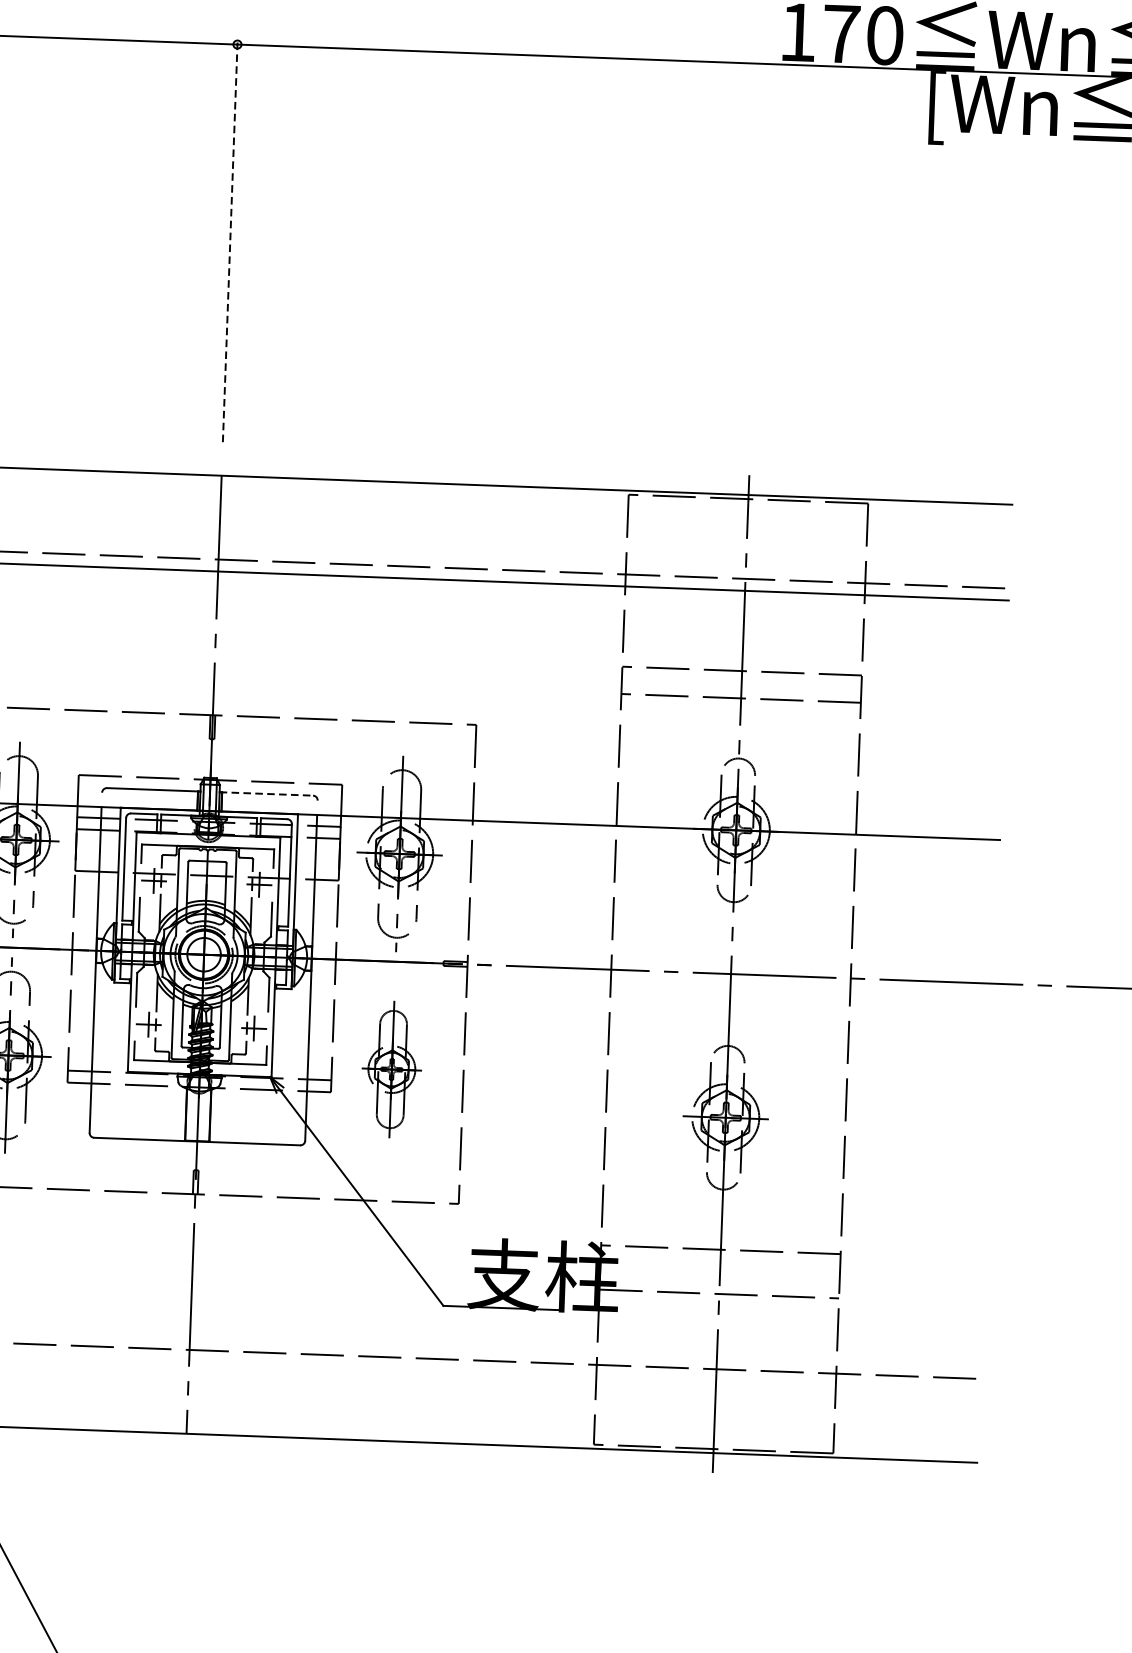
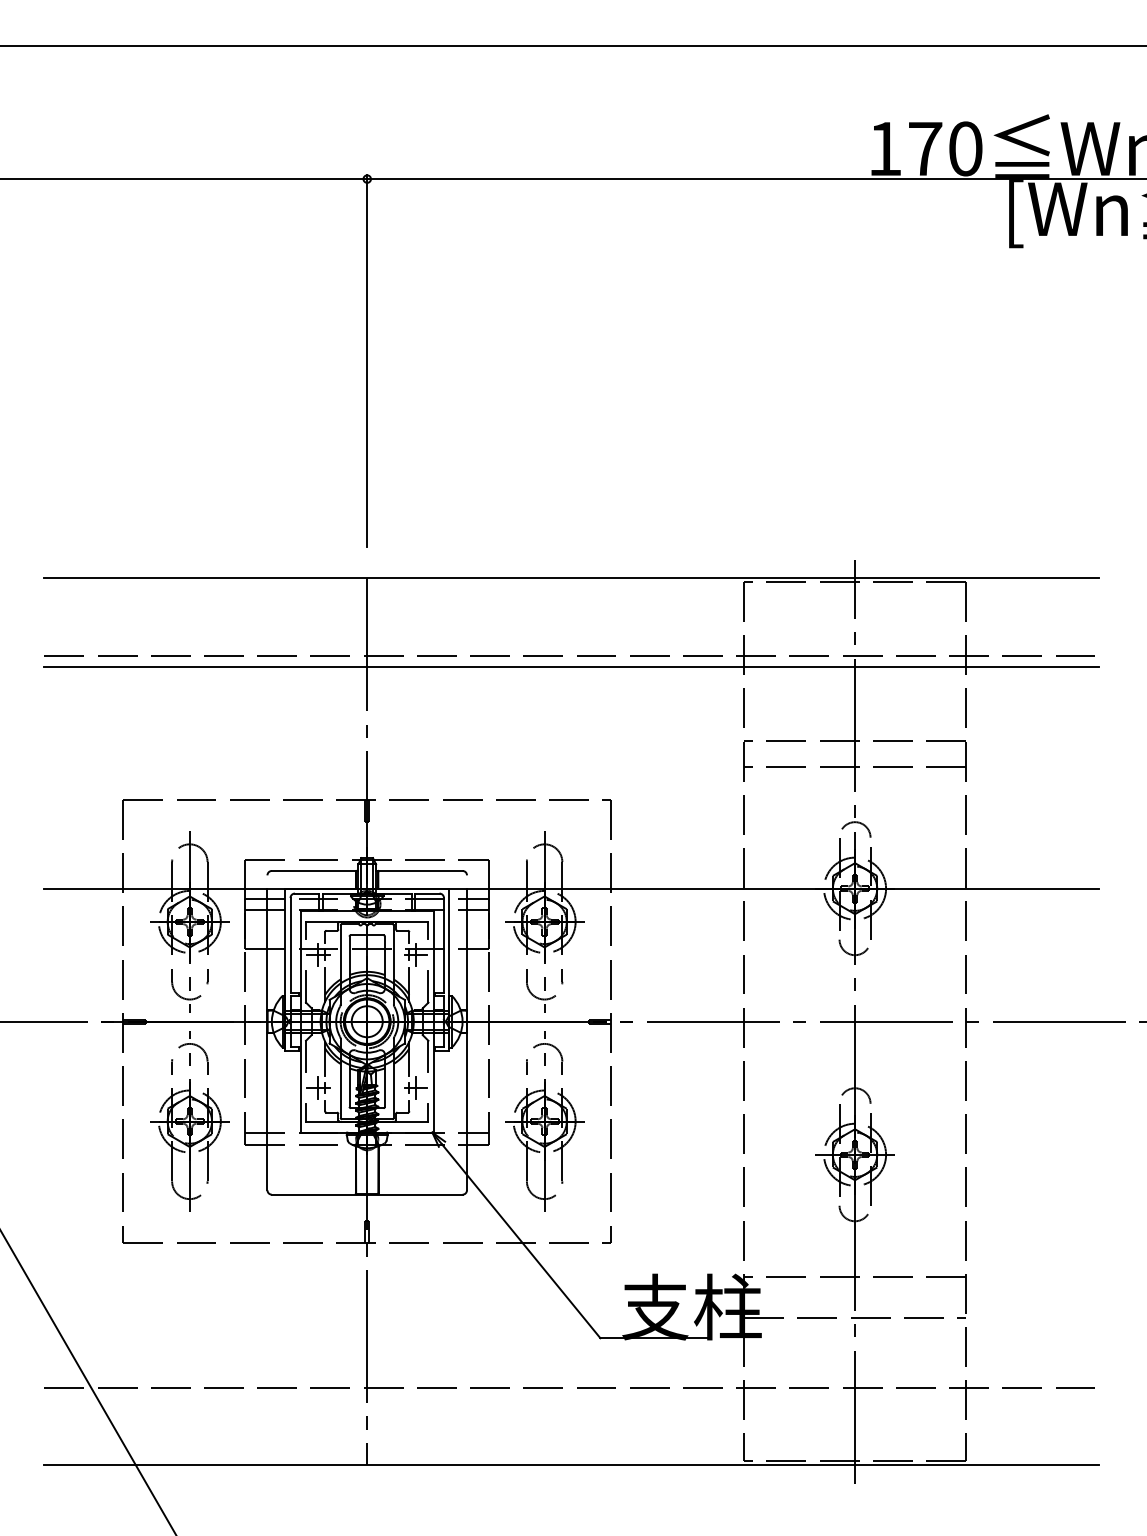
line: (230, 240) -> (367, 360), dashed -> solid
line: (266, 793) -> (419, 870), dashed -> solid
part: (391, 1069) -> (544, 1121), size x1.43

